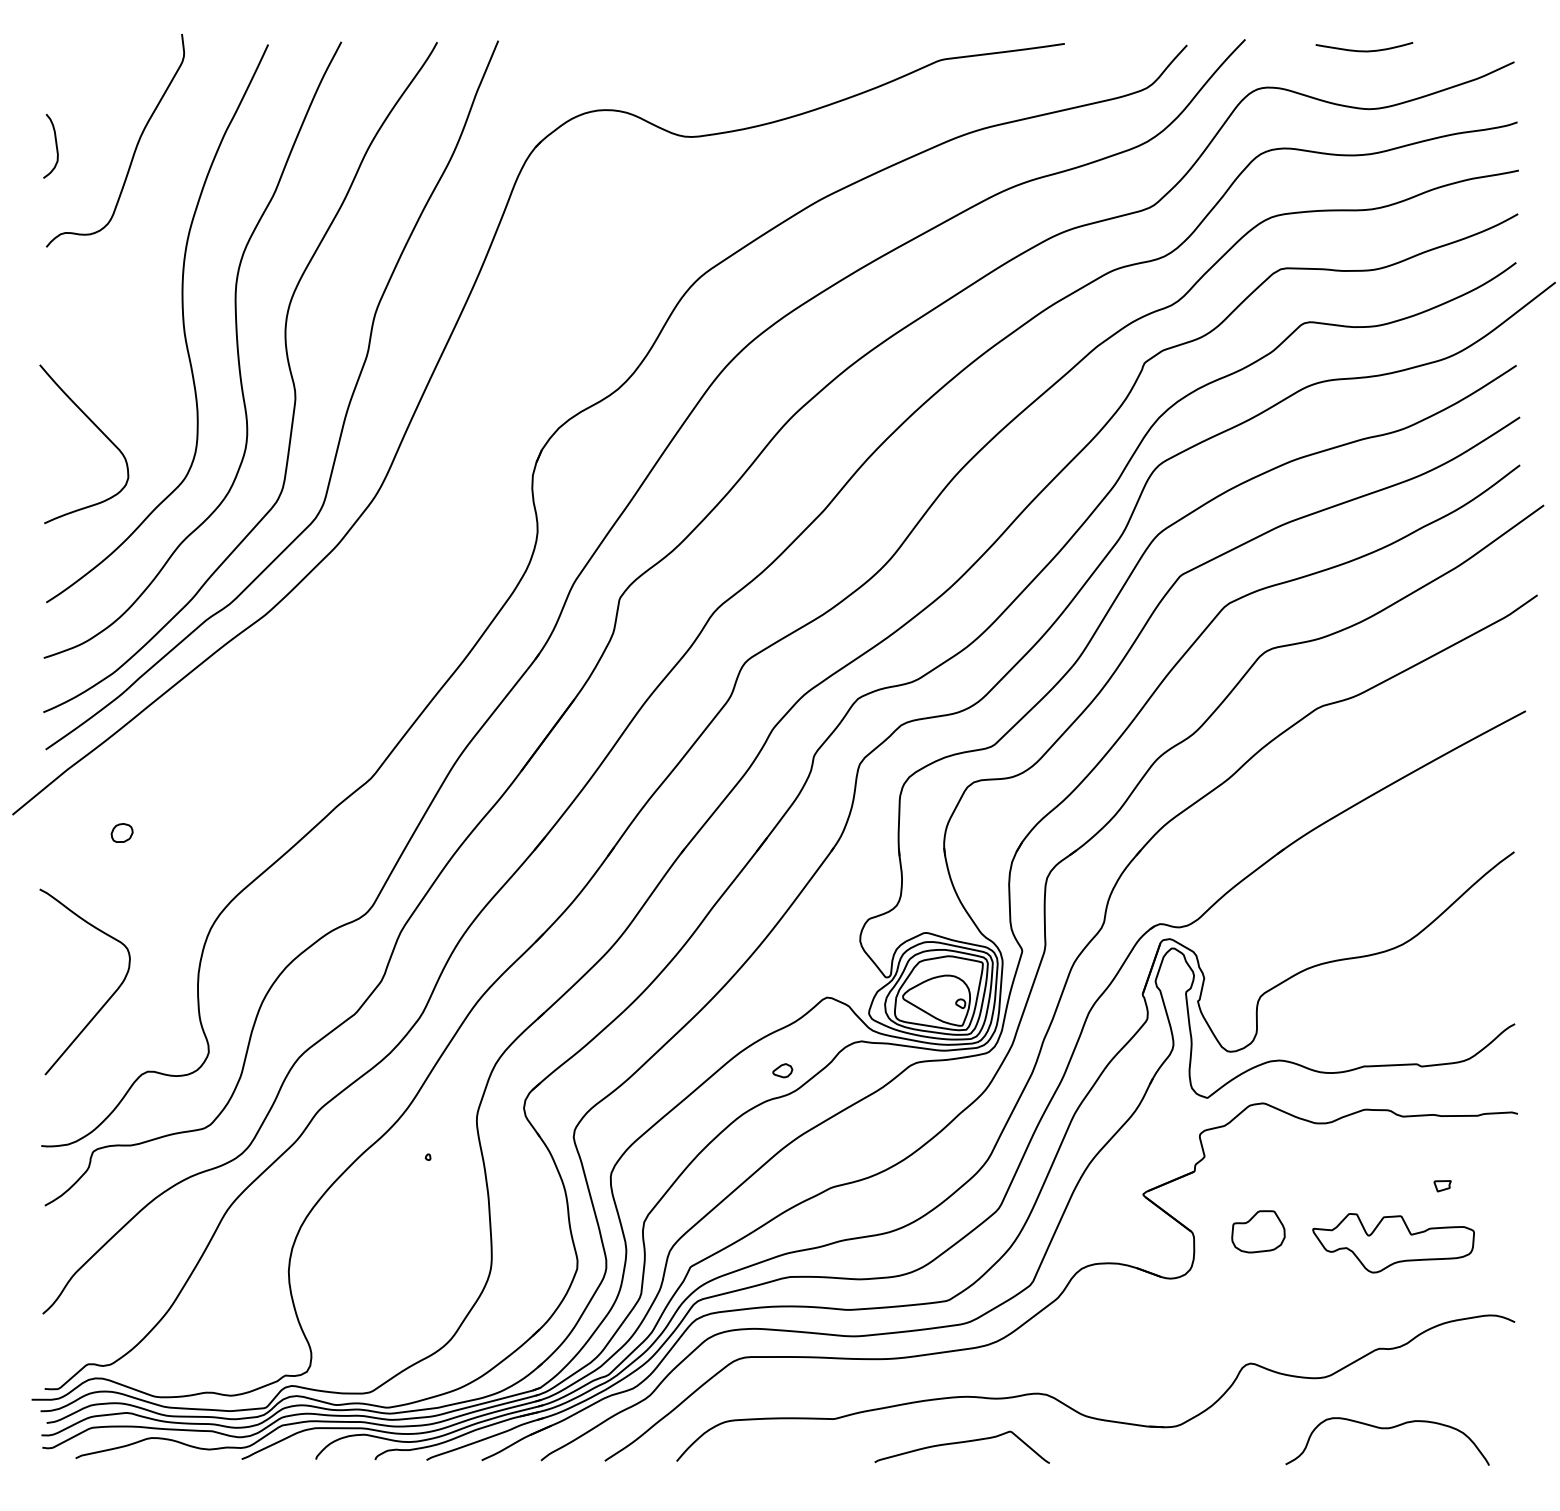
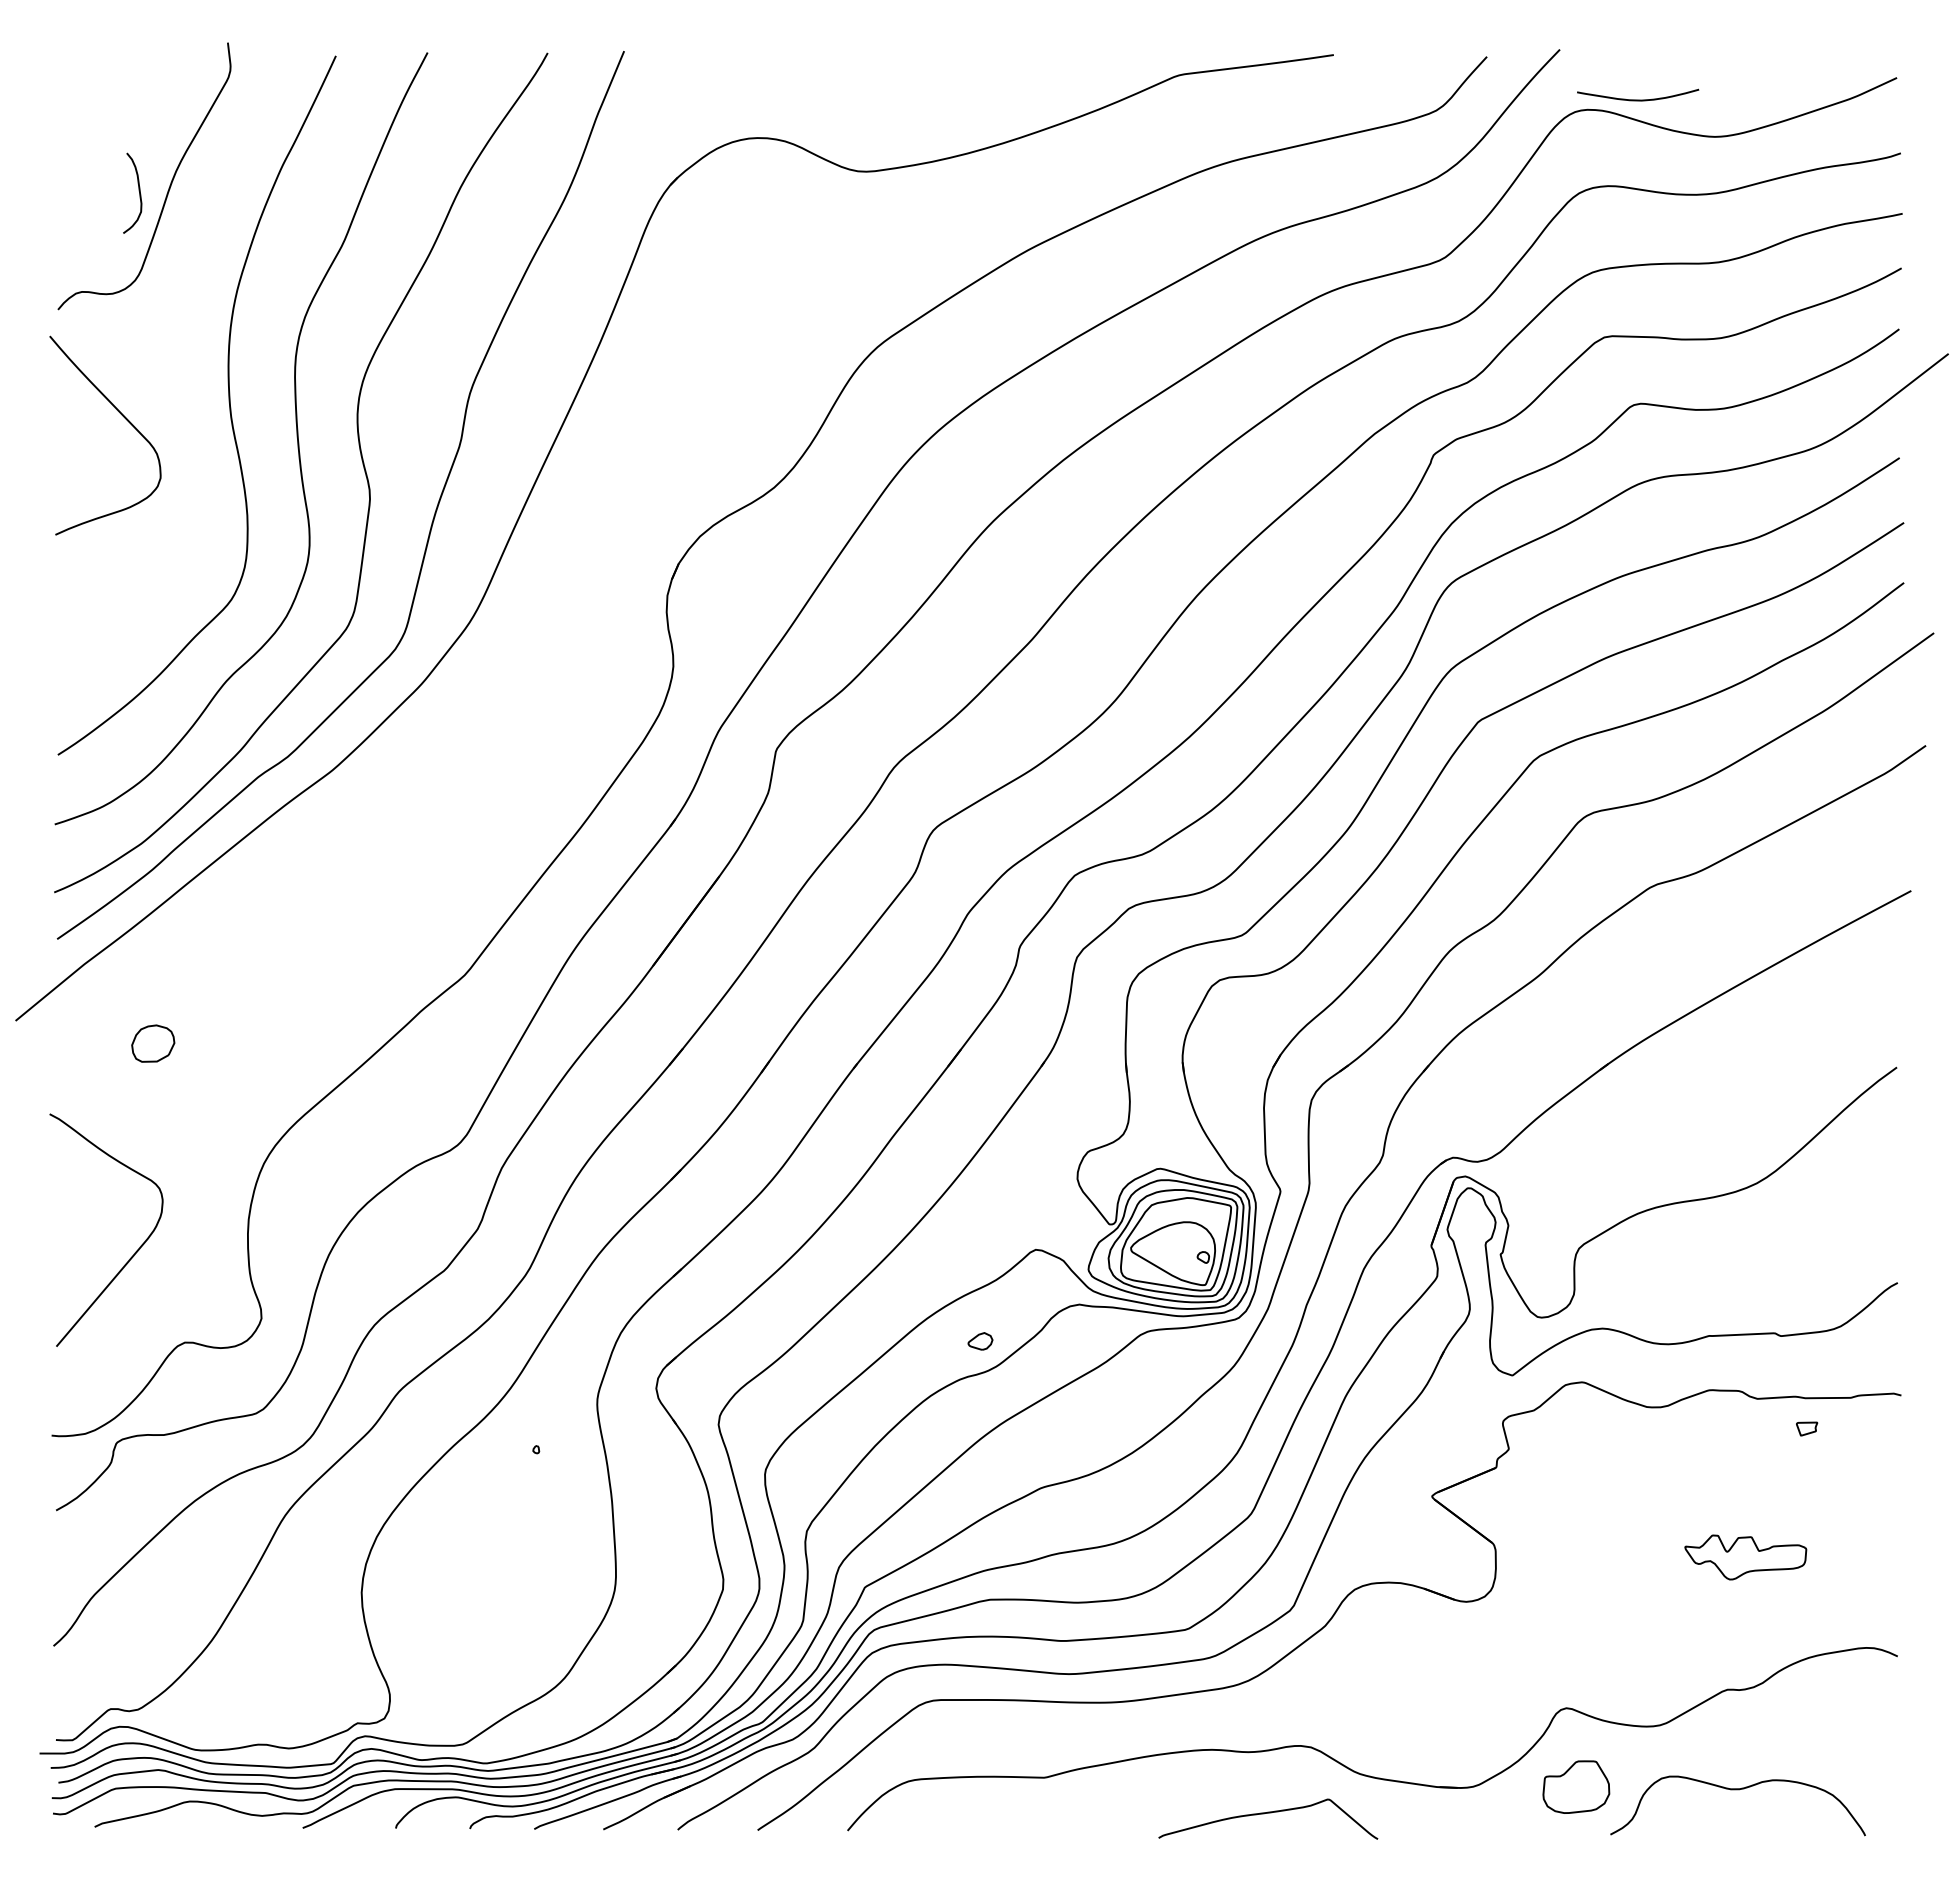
curve: (1364, 50) -> (1638, 99), moved
curve: (55, 144) -> (138, 191), moved
curve: (98, 429) -> (123, 417), moved
part: (121, 832) -> (152, 1043), size x1.6
part: (1442, 1185) -> (1807, 1428), moved
part: (1258, 1231) -> (1576, 1786), moved
part: (1393, 1243) -> (1745, 1557), size x0.6
curve: (962, 1442) -> (1268, 1813), moved

